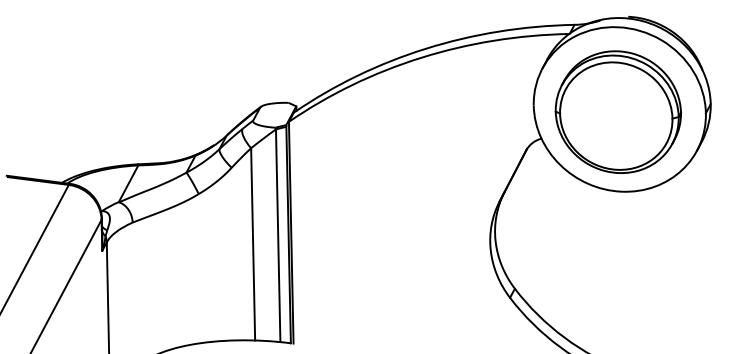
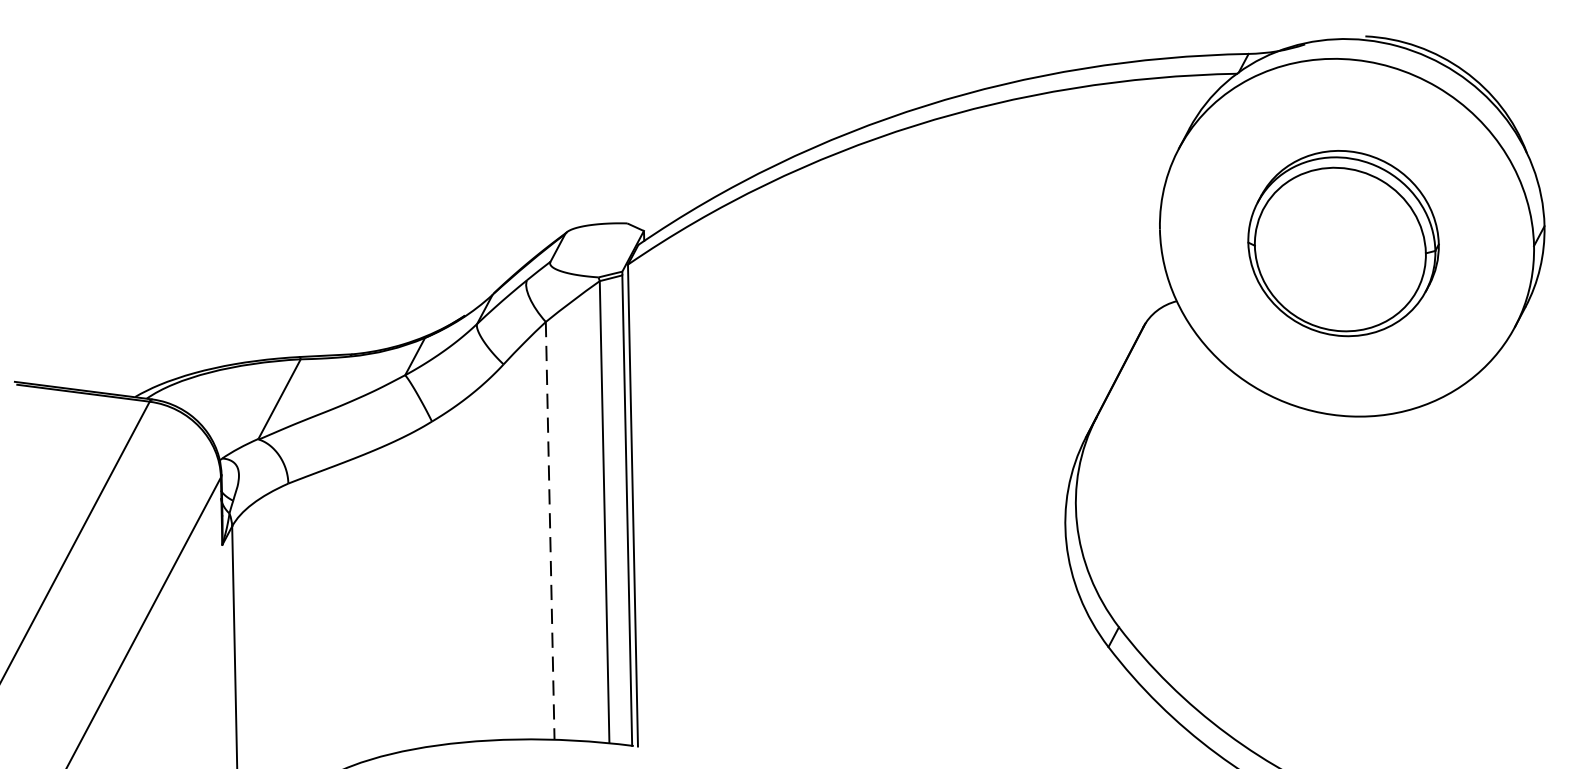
part: (617, 111) -> (1341, 242), size x0.7
line: (253, 244) -> (550, 531), solid -> dashed

